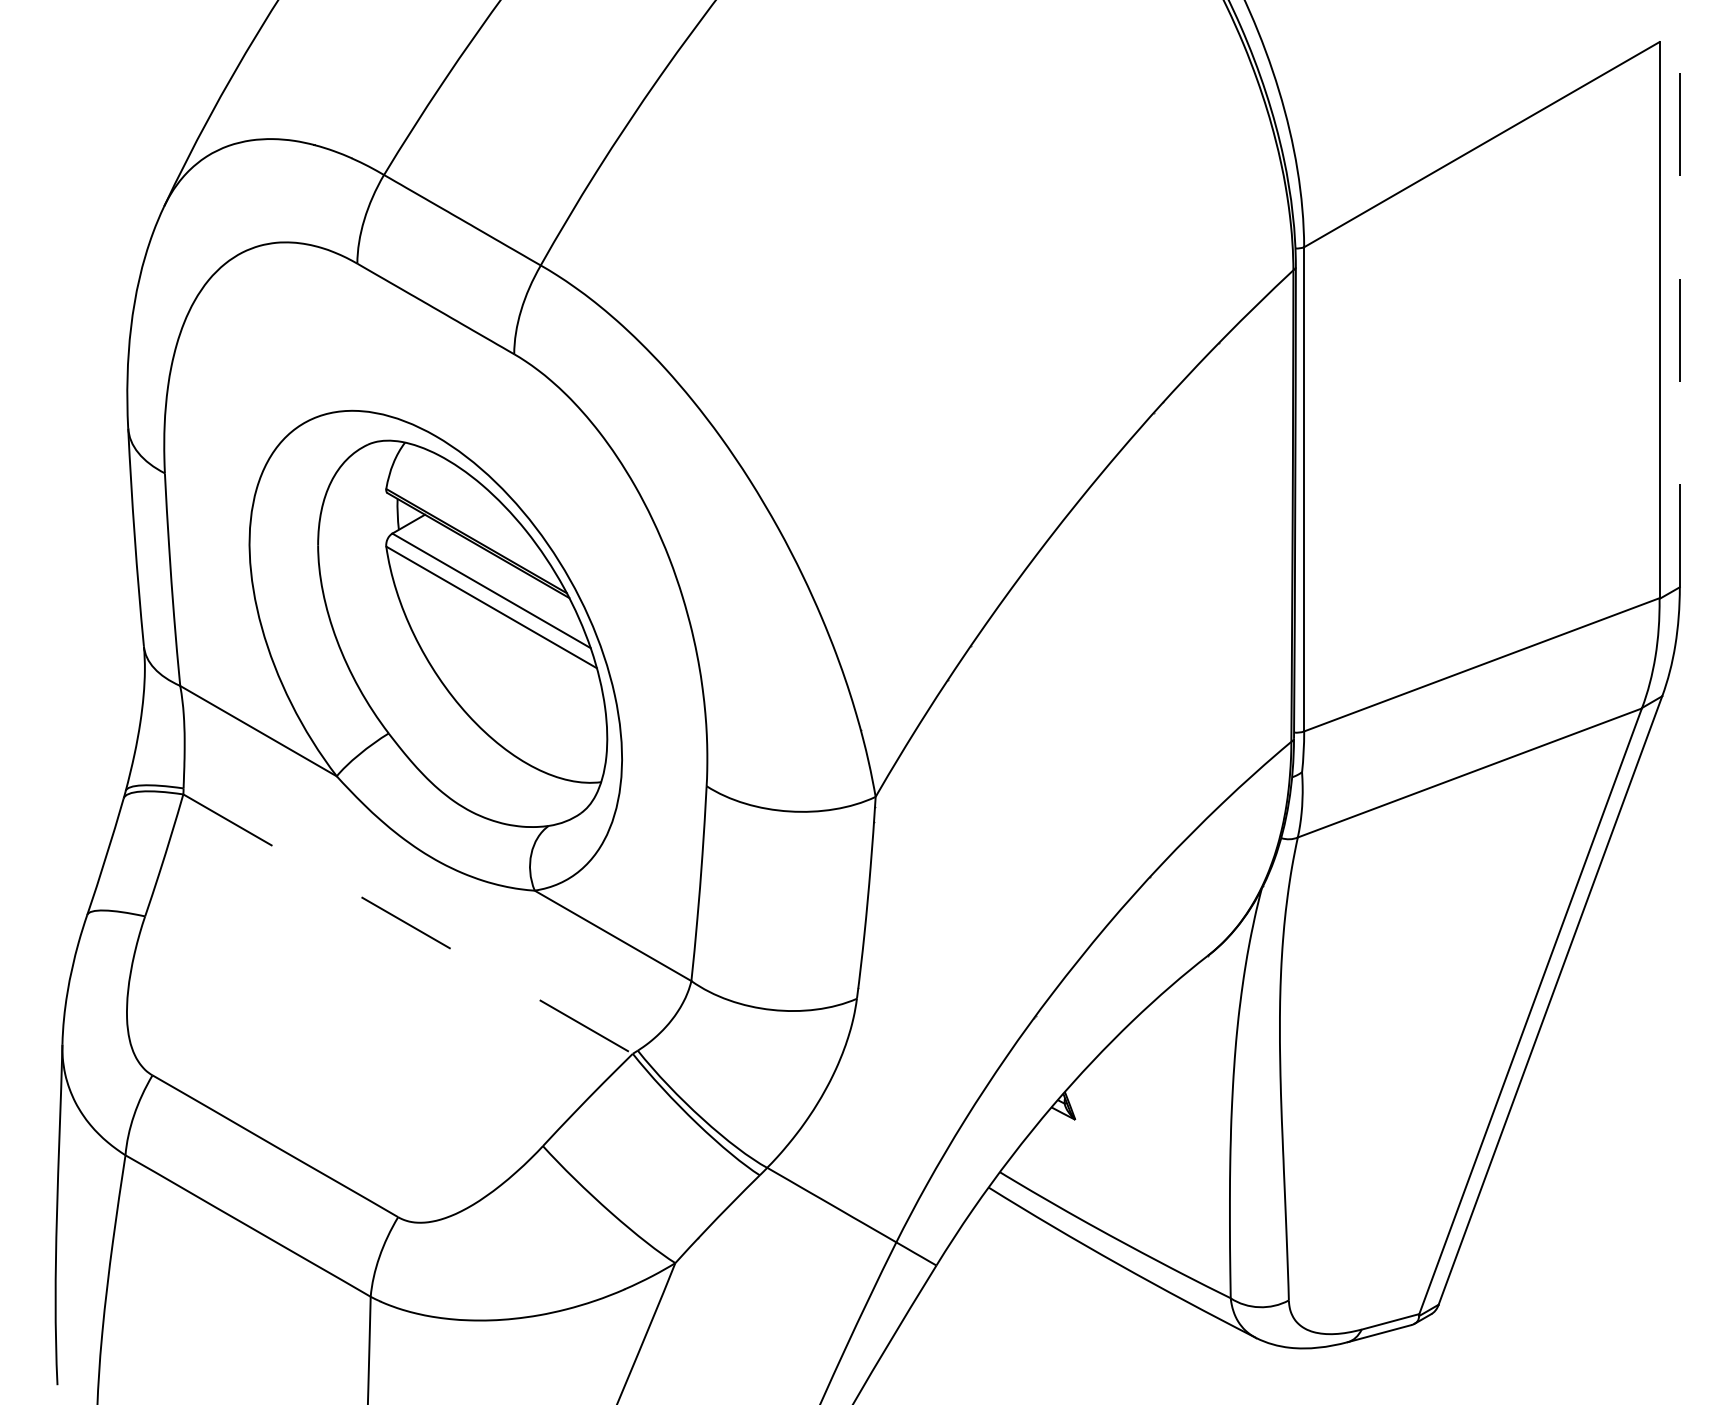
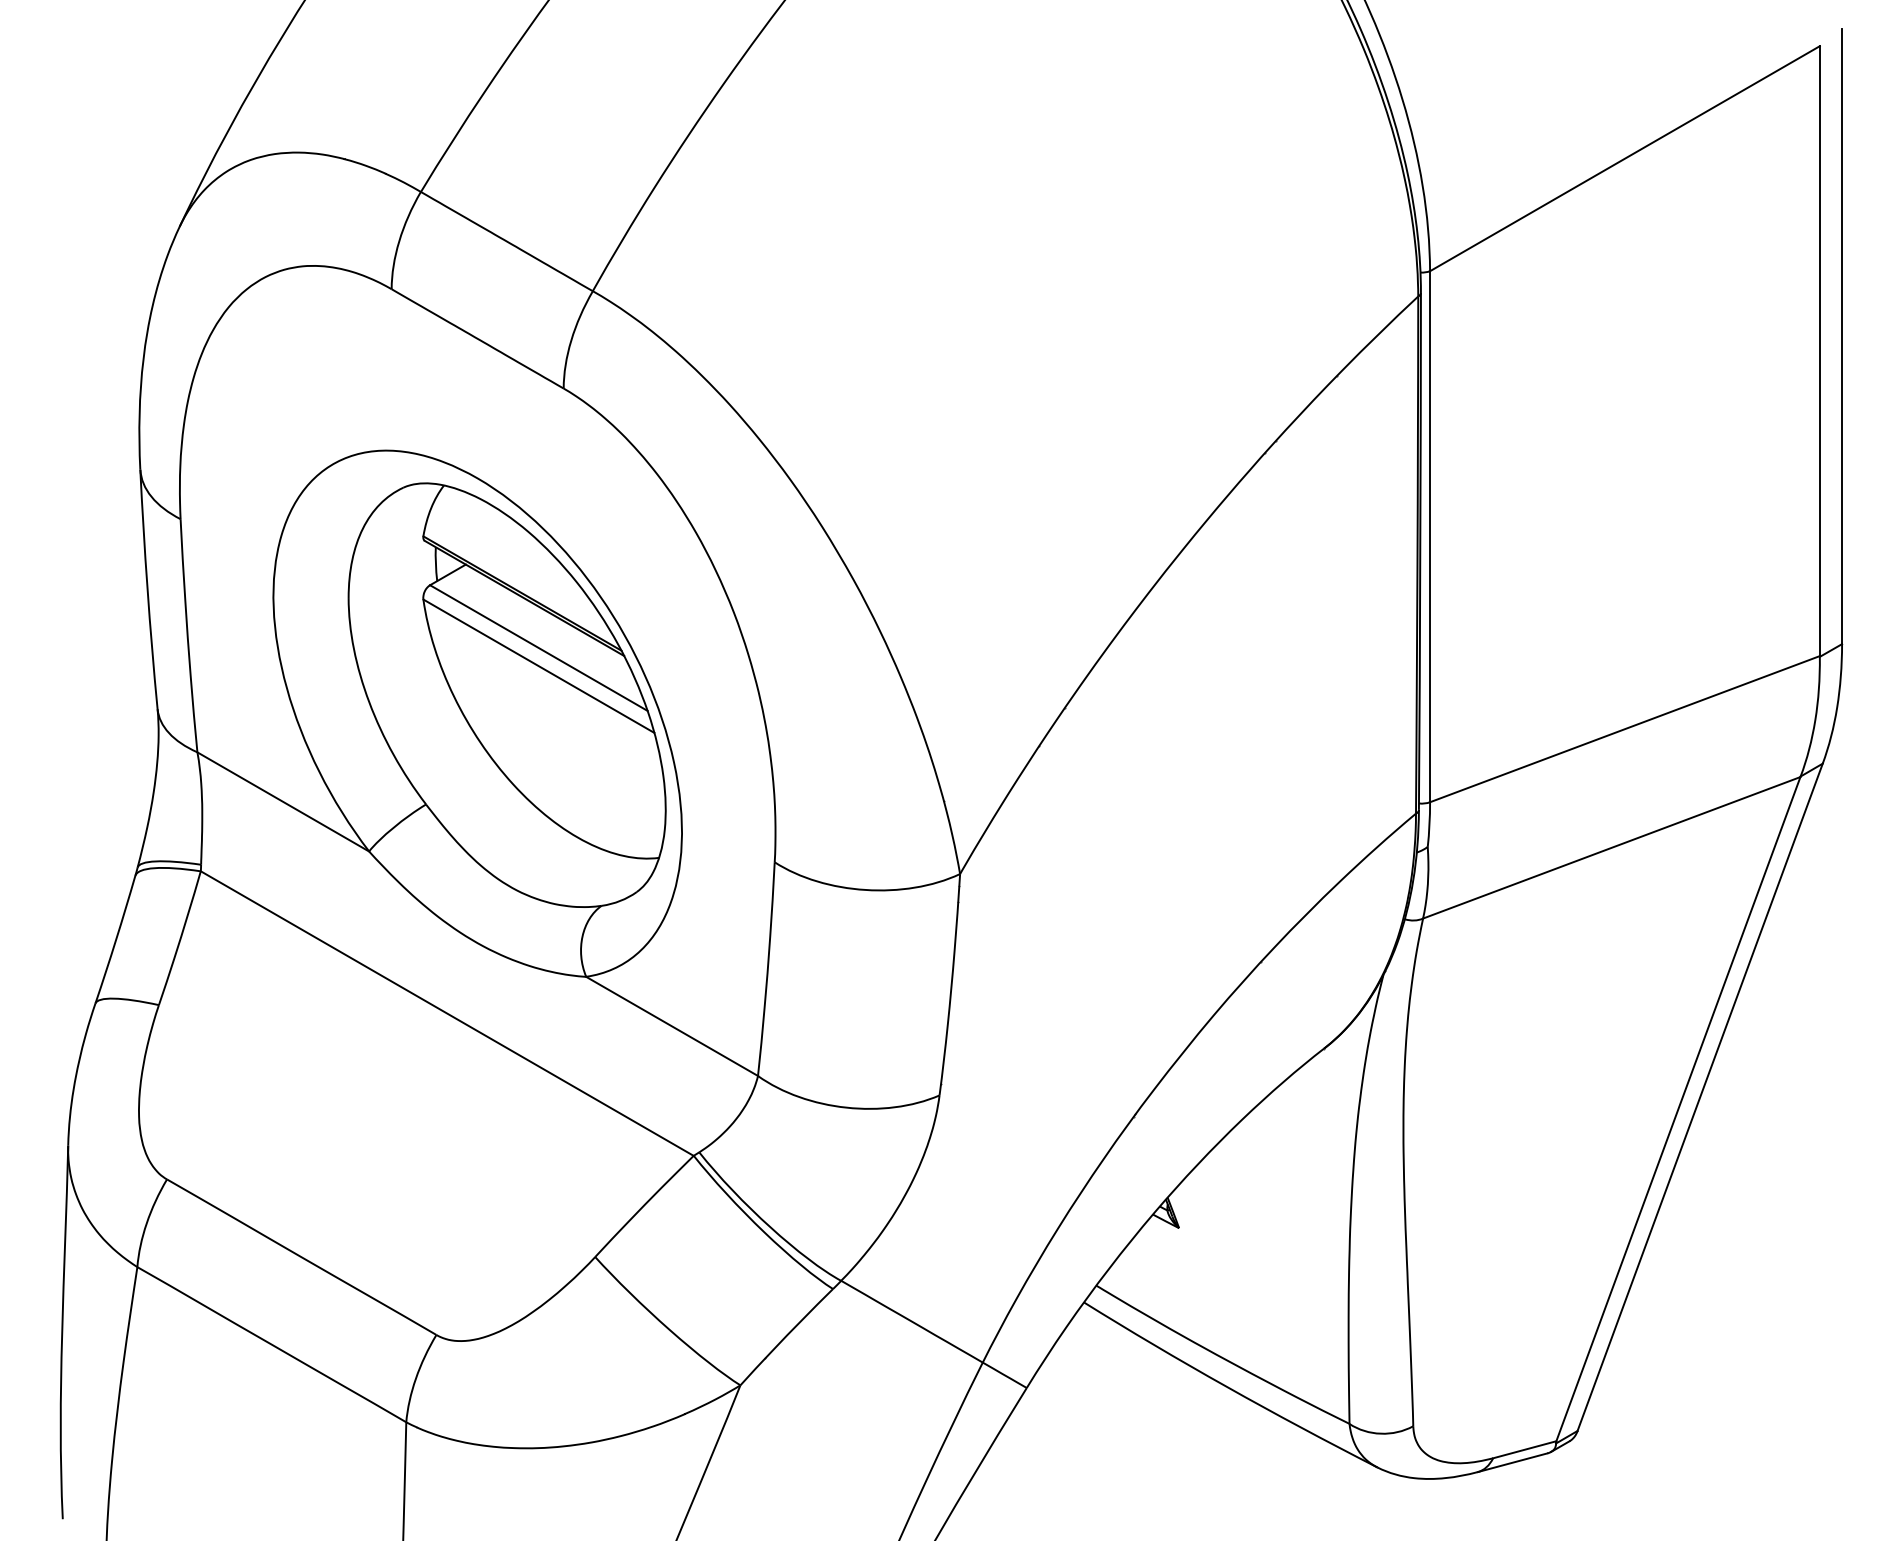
line: (1680, 306) -> (1842, 336), dashed -> solid
line: (408, 924) -> (447, 1013), dashed -> solid

